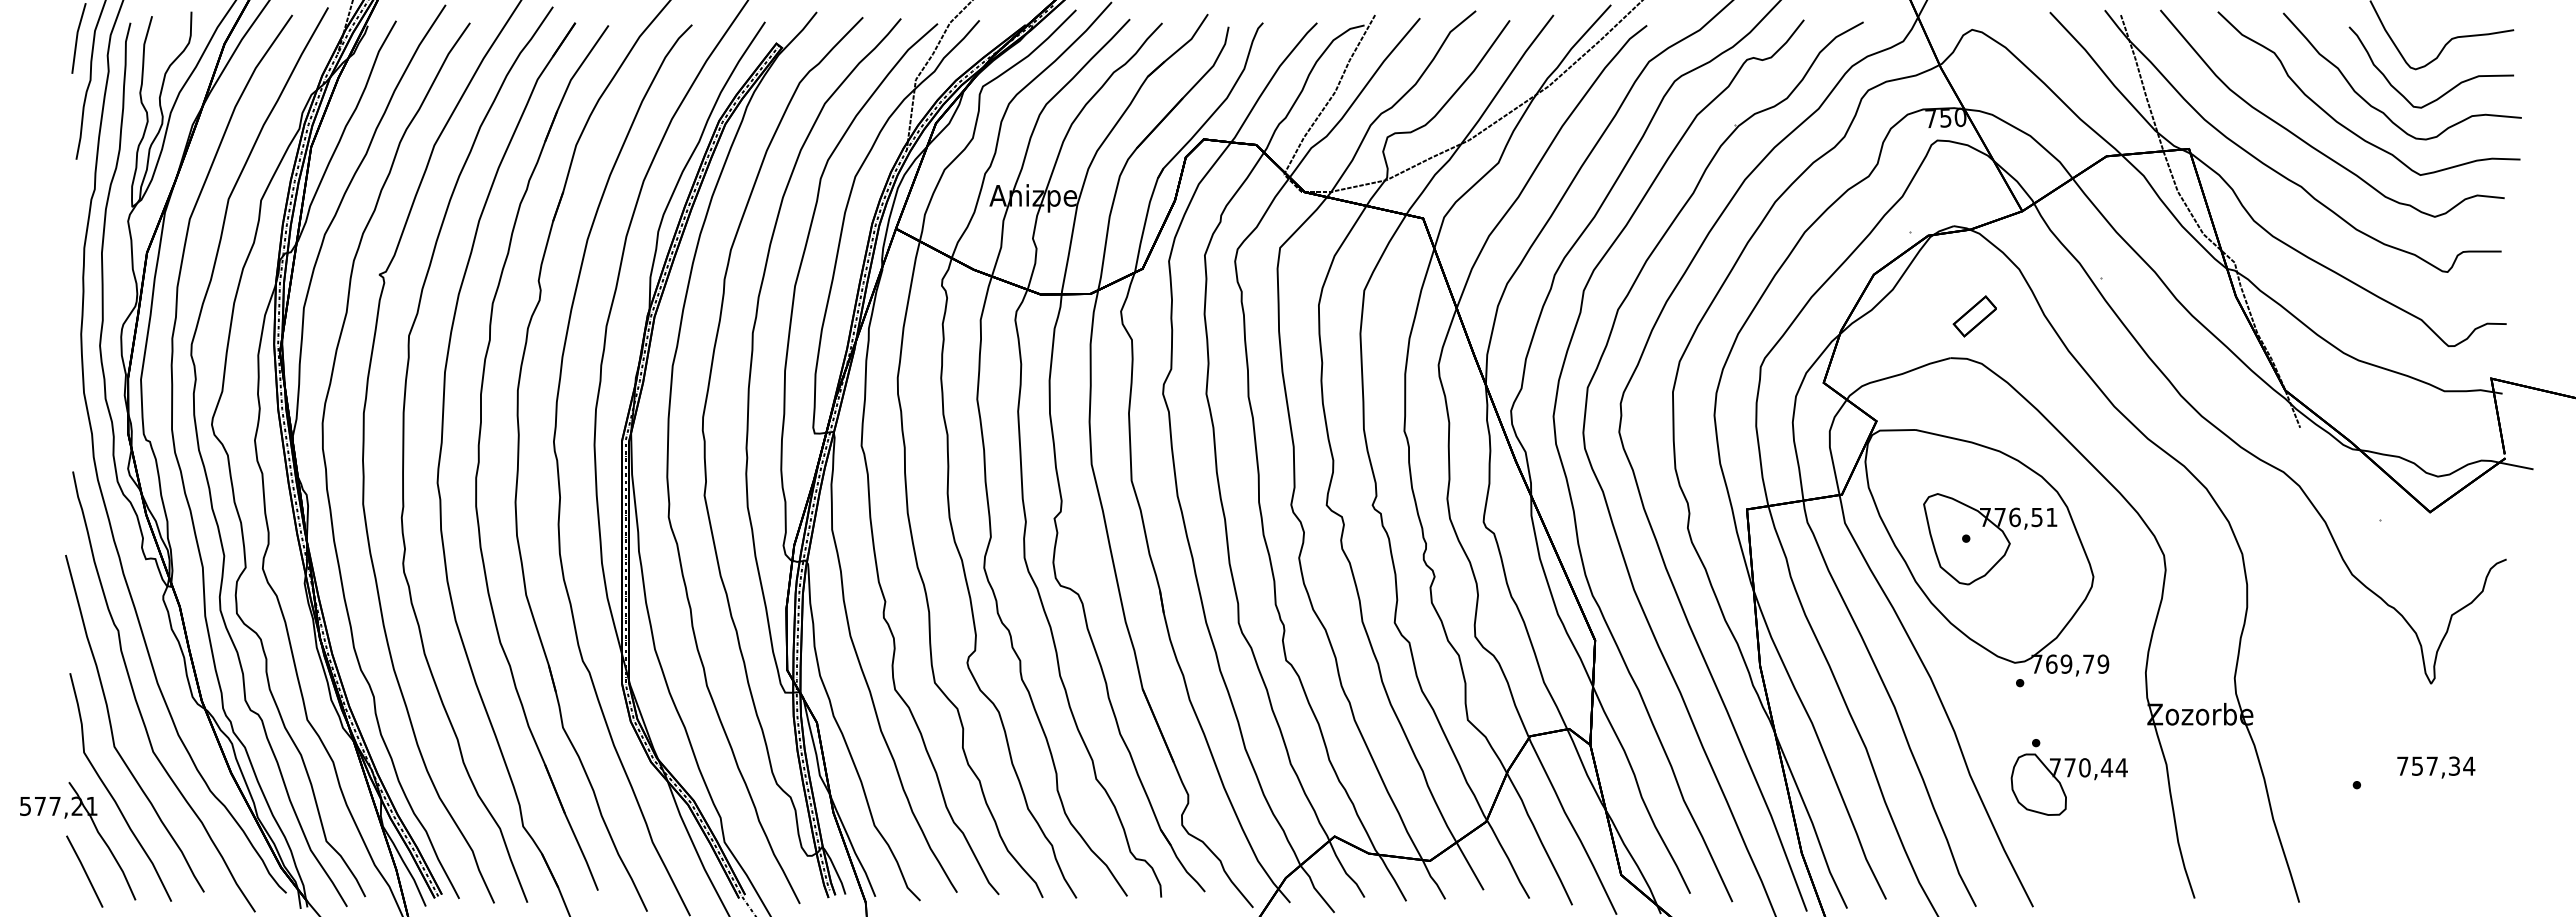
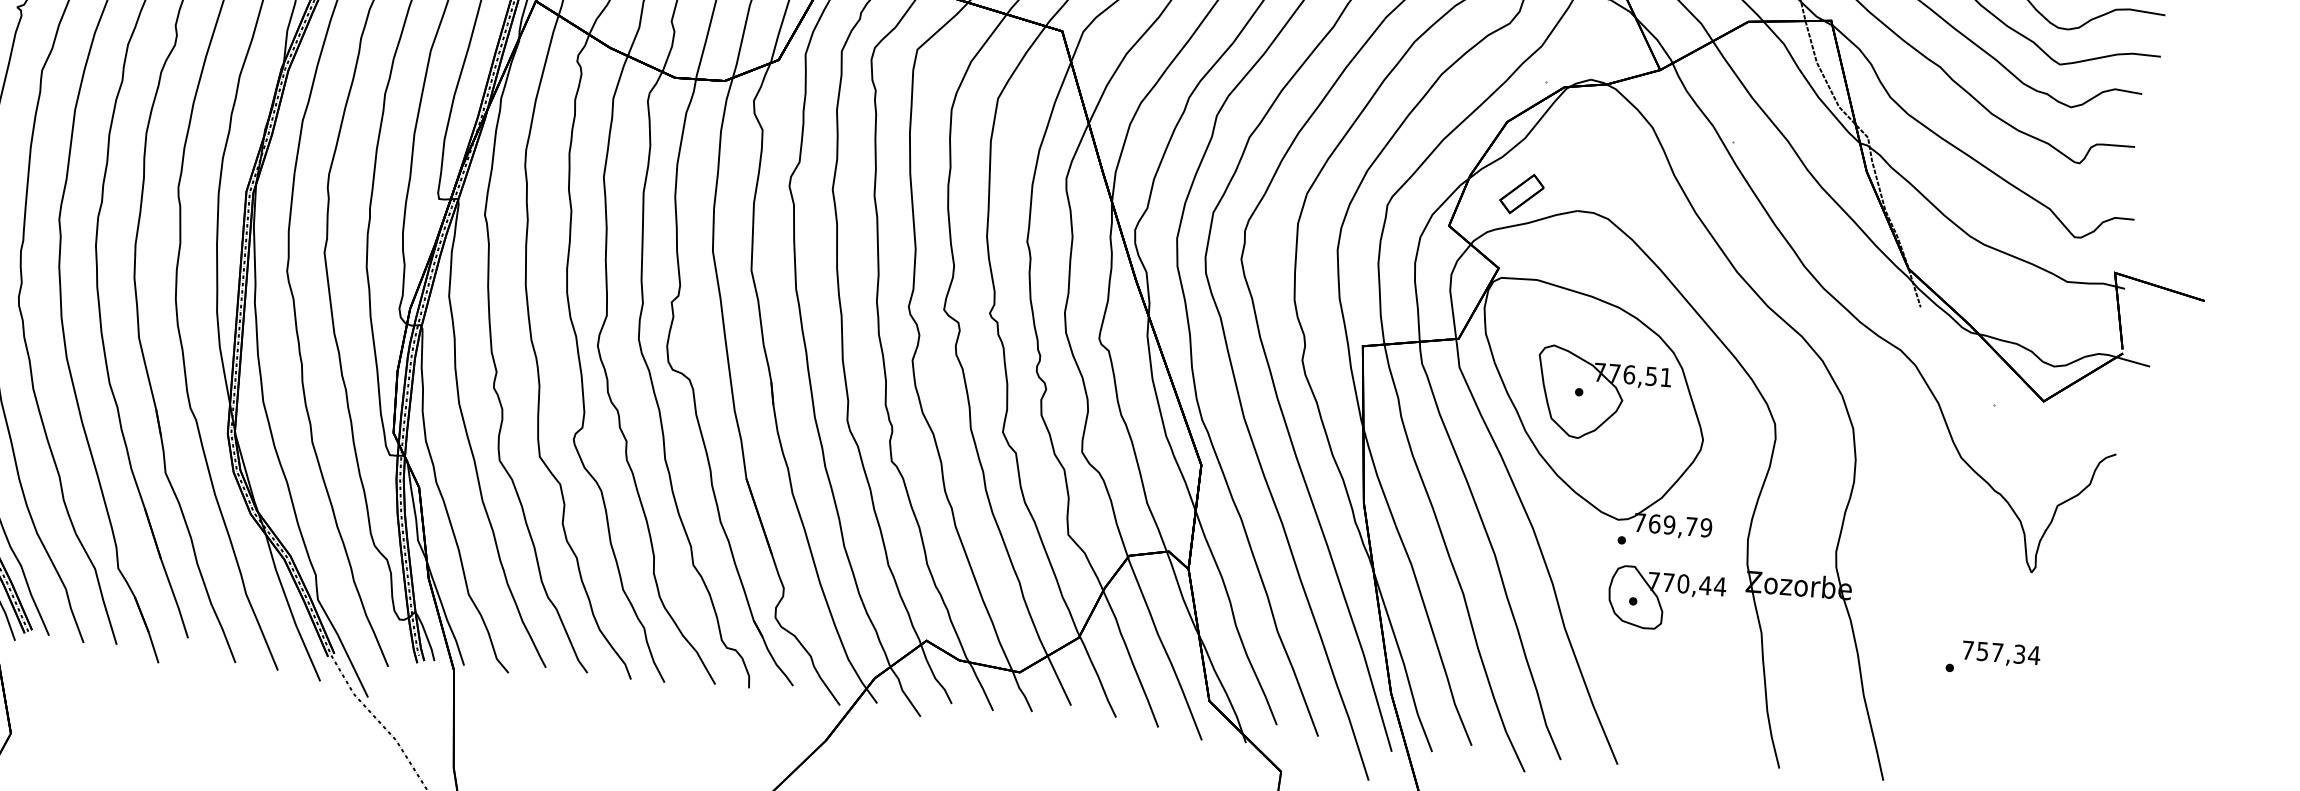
part: (1974, 316) -> (1521, 194), moved
text: (2436, 767) -> (2001, 654), moved
part: (2062, 786) -> (1659, 600), moved

